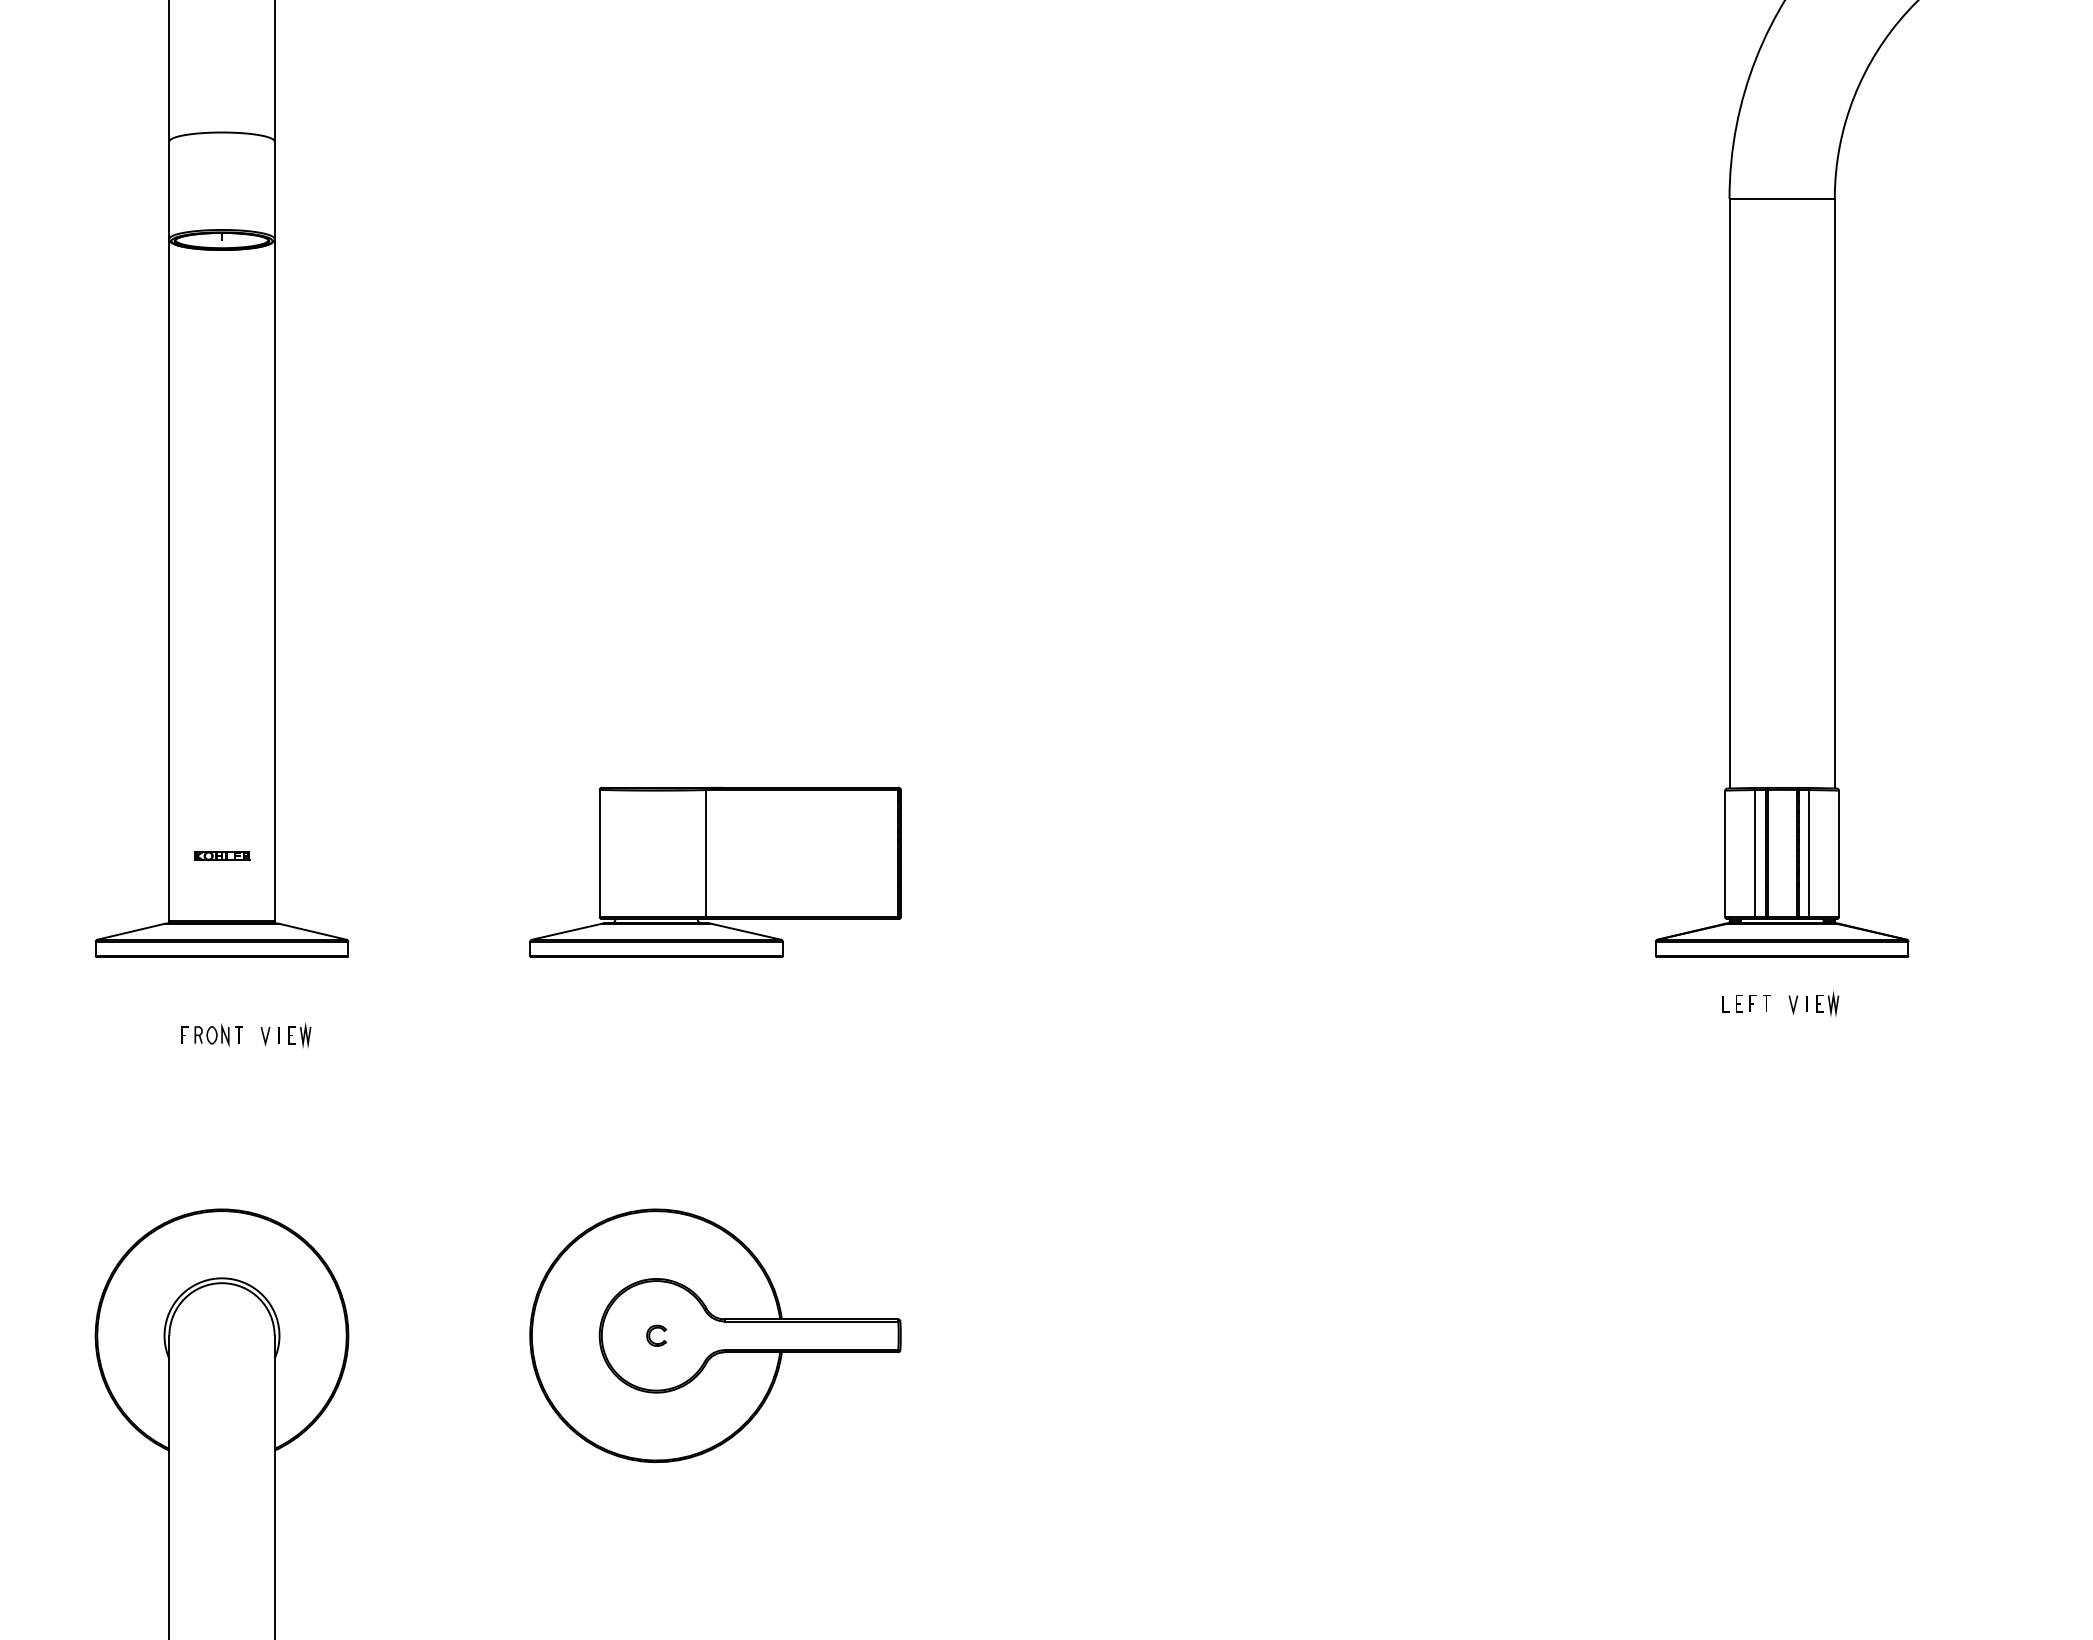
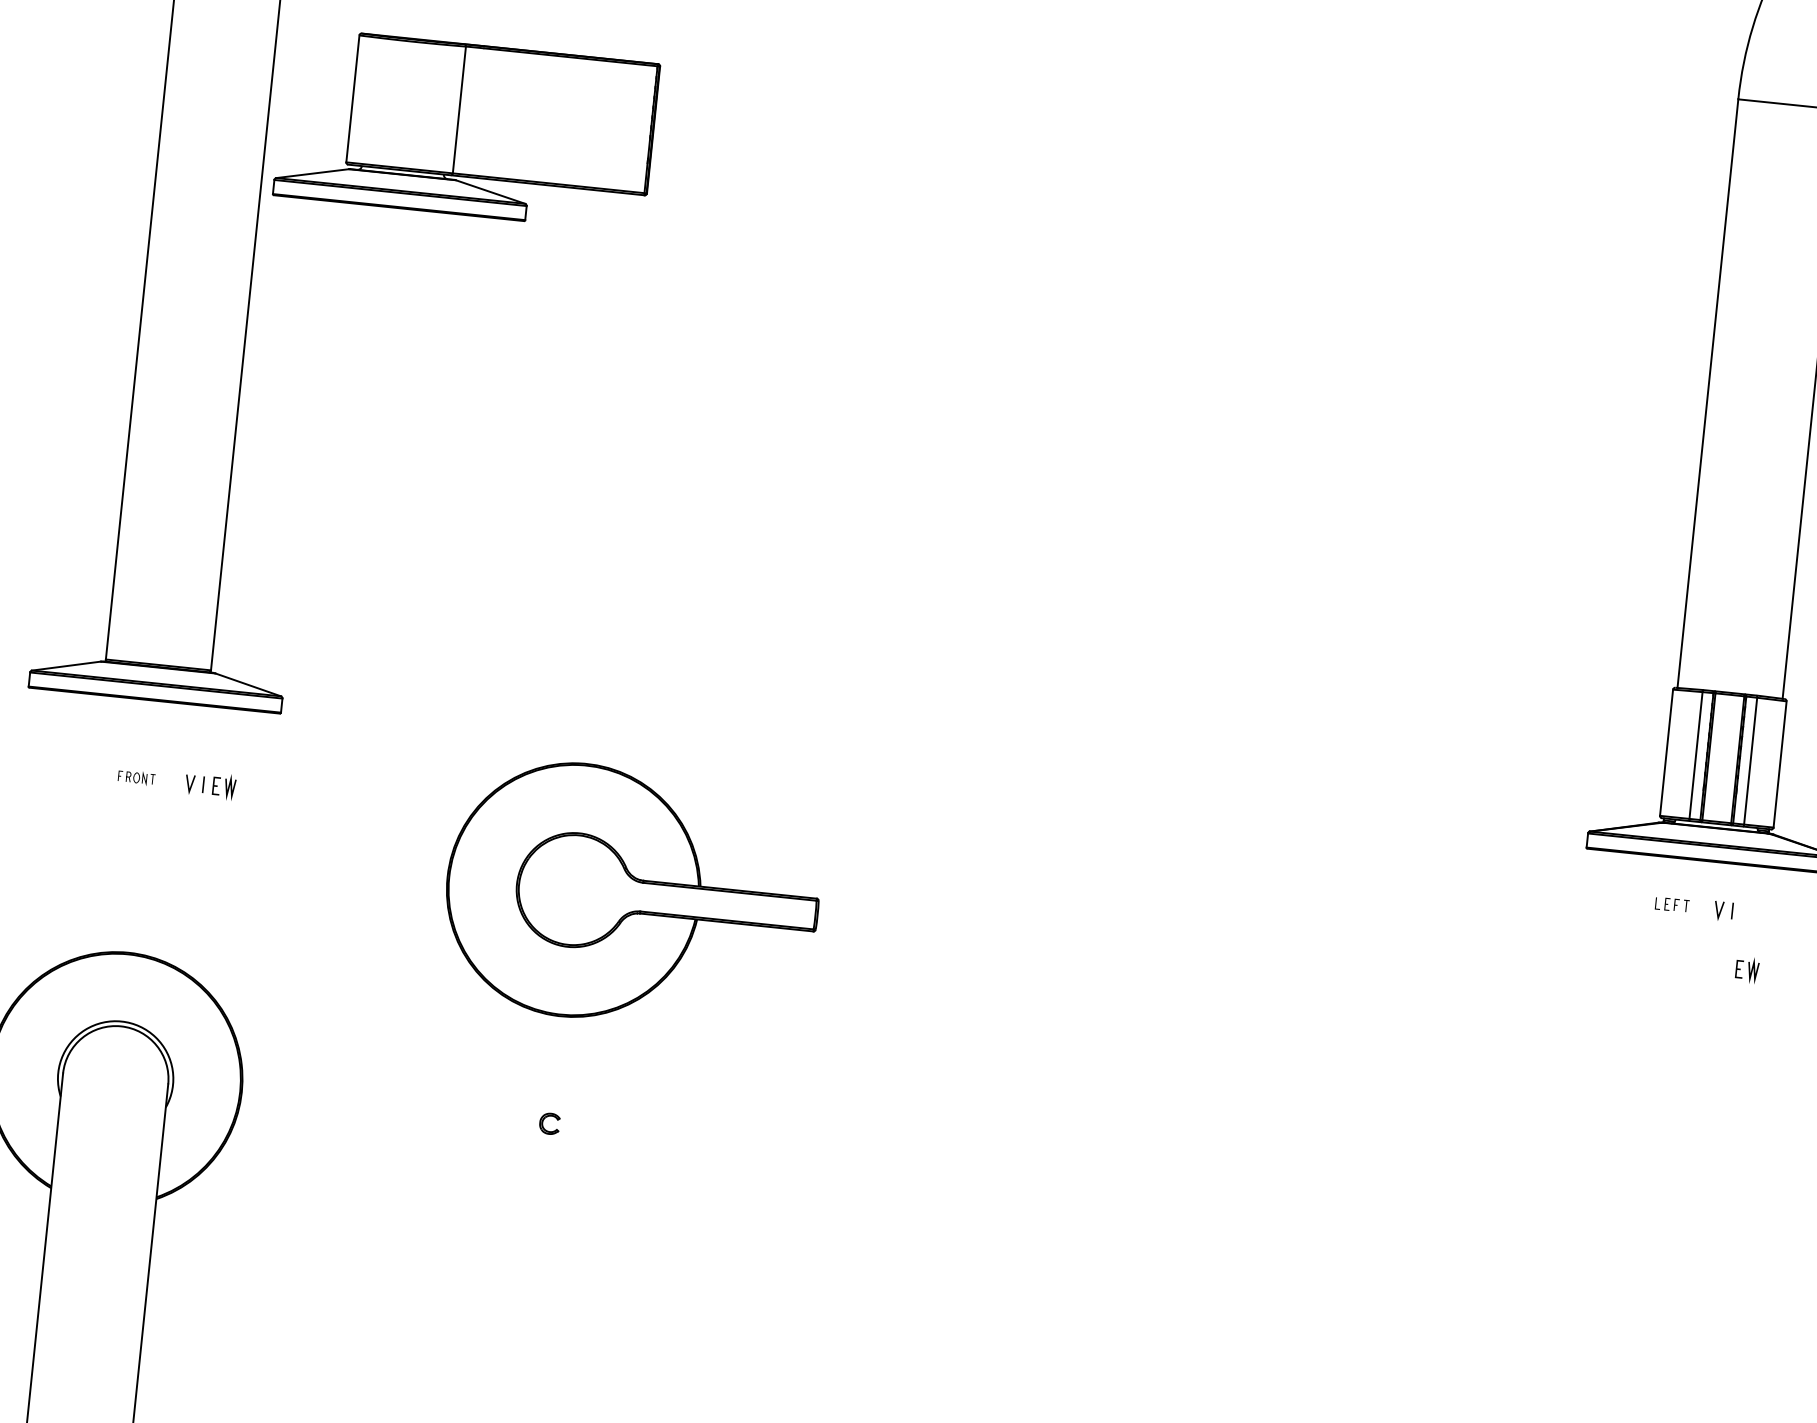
part: (222, 856) -> (165, 600), removed
part: (715, 871) -> (466, 128), moved
part: (1746, 1003) -> (1672, 904), size x0.7
part: (1827, 1003) -> (1747, 969), moved
part: (211, 1035) -> (136, 777), size x0.6
part: (715, 1335) -> (632, 895), moved

